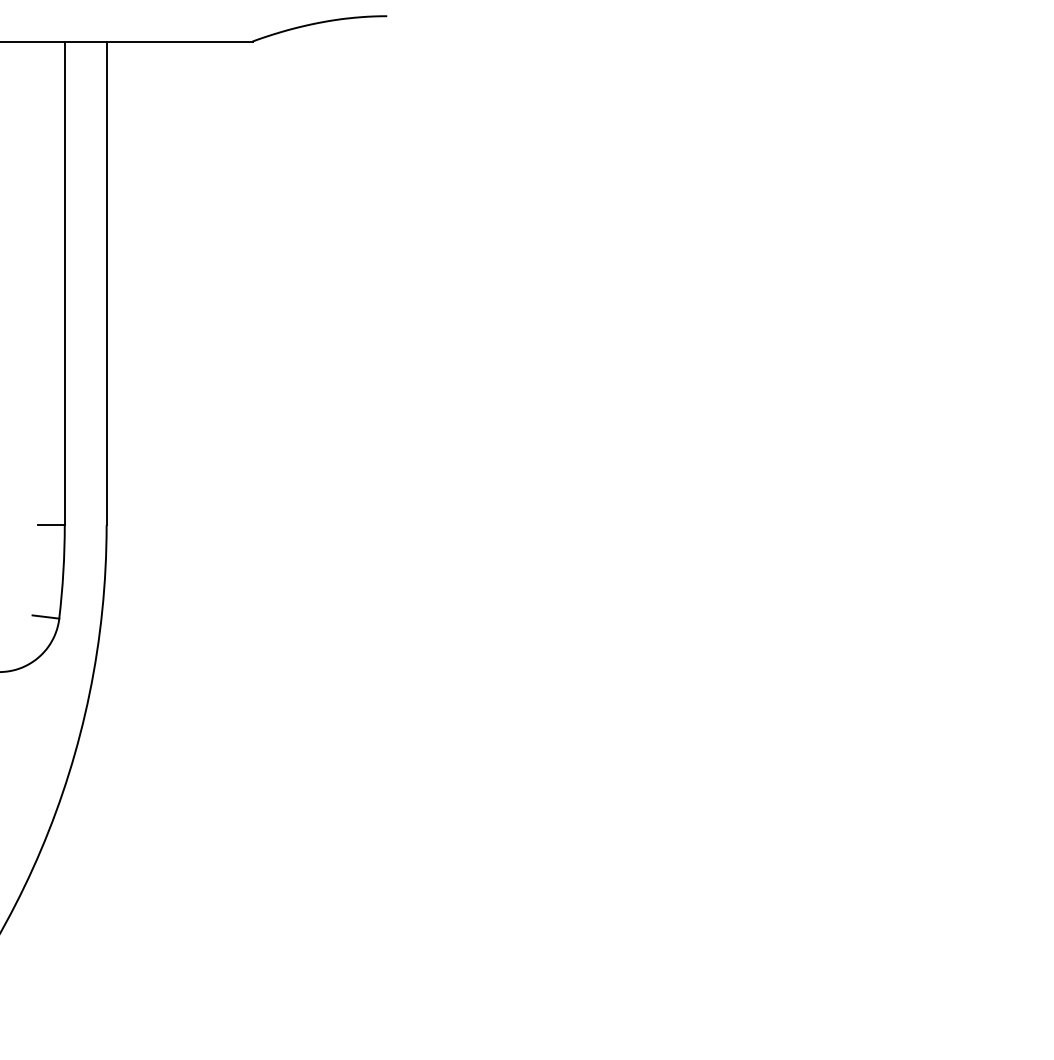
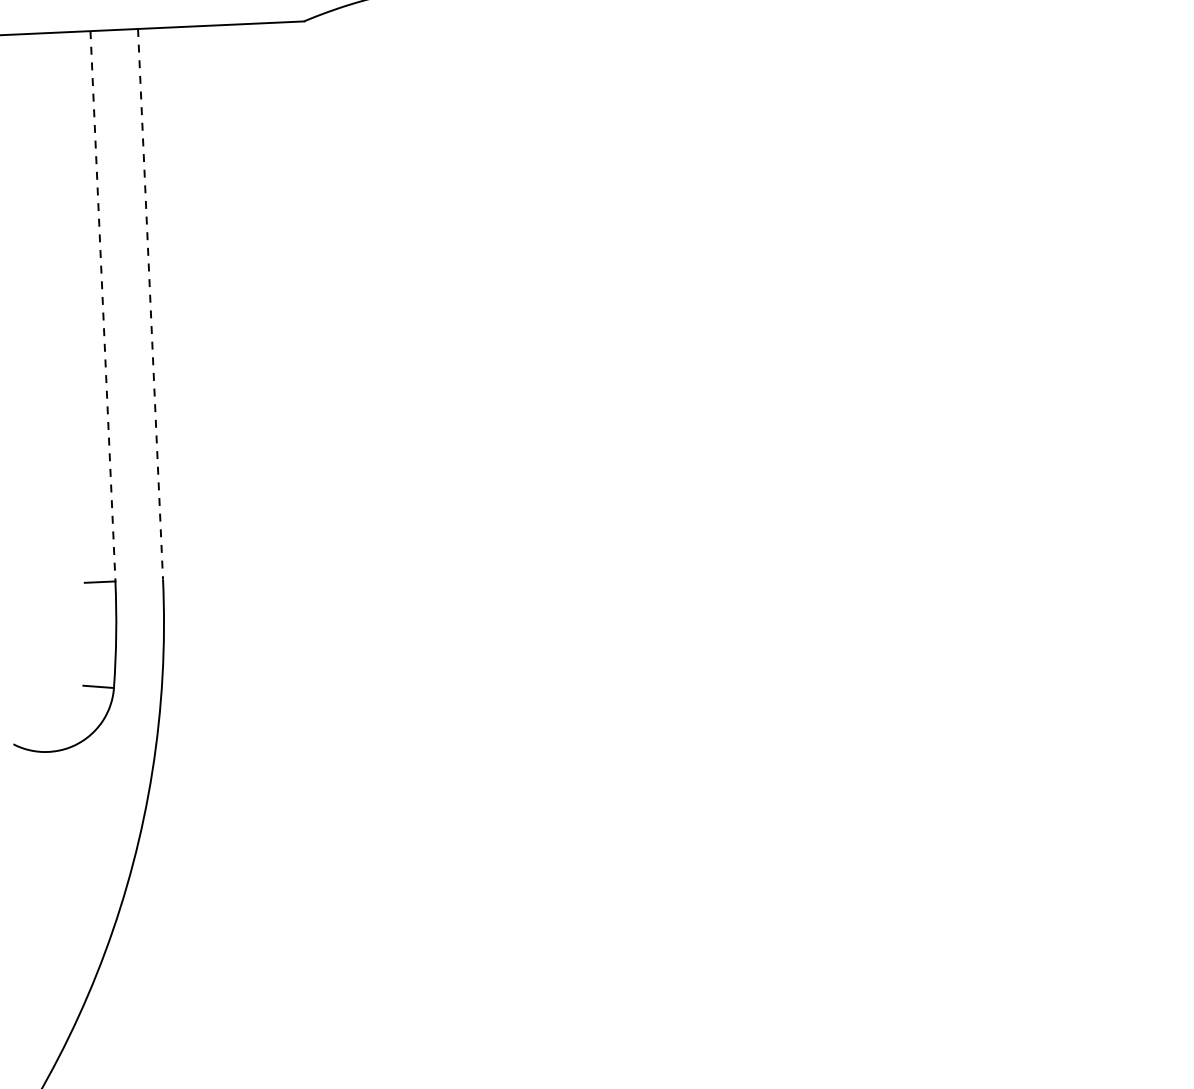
line: (64, 283) -> (102, 306), solid -> dashed
line: (106, 283) -> (150, 304), solid -> dashed

